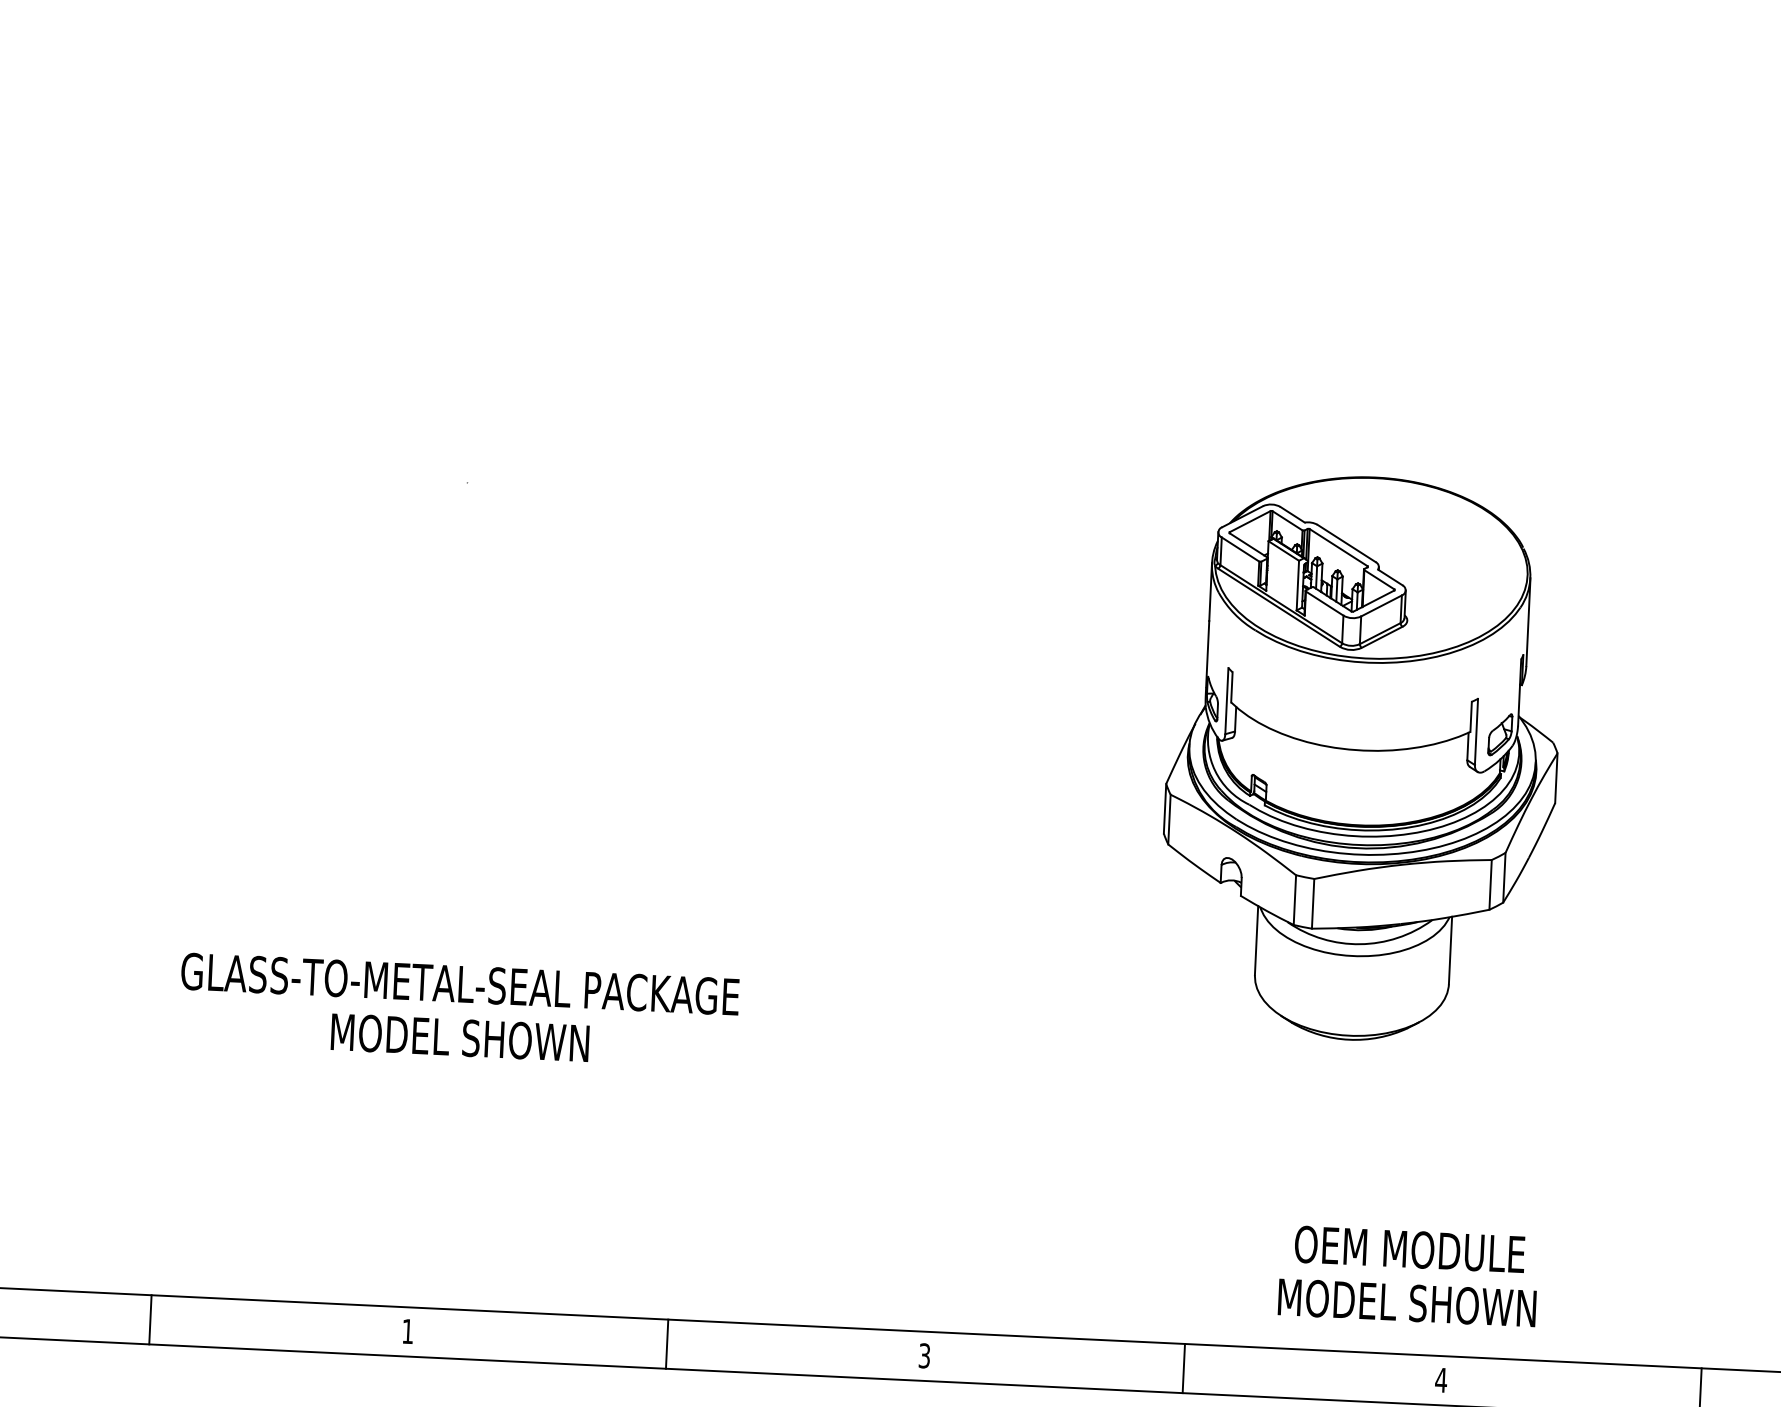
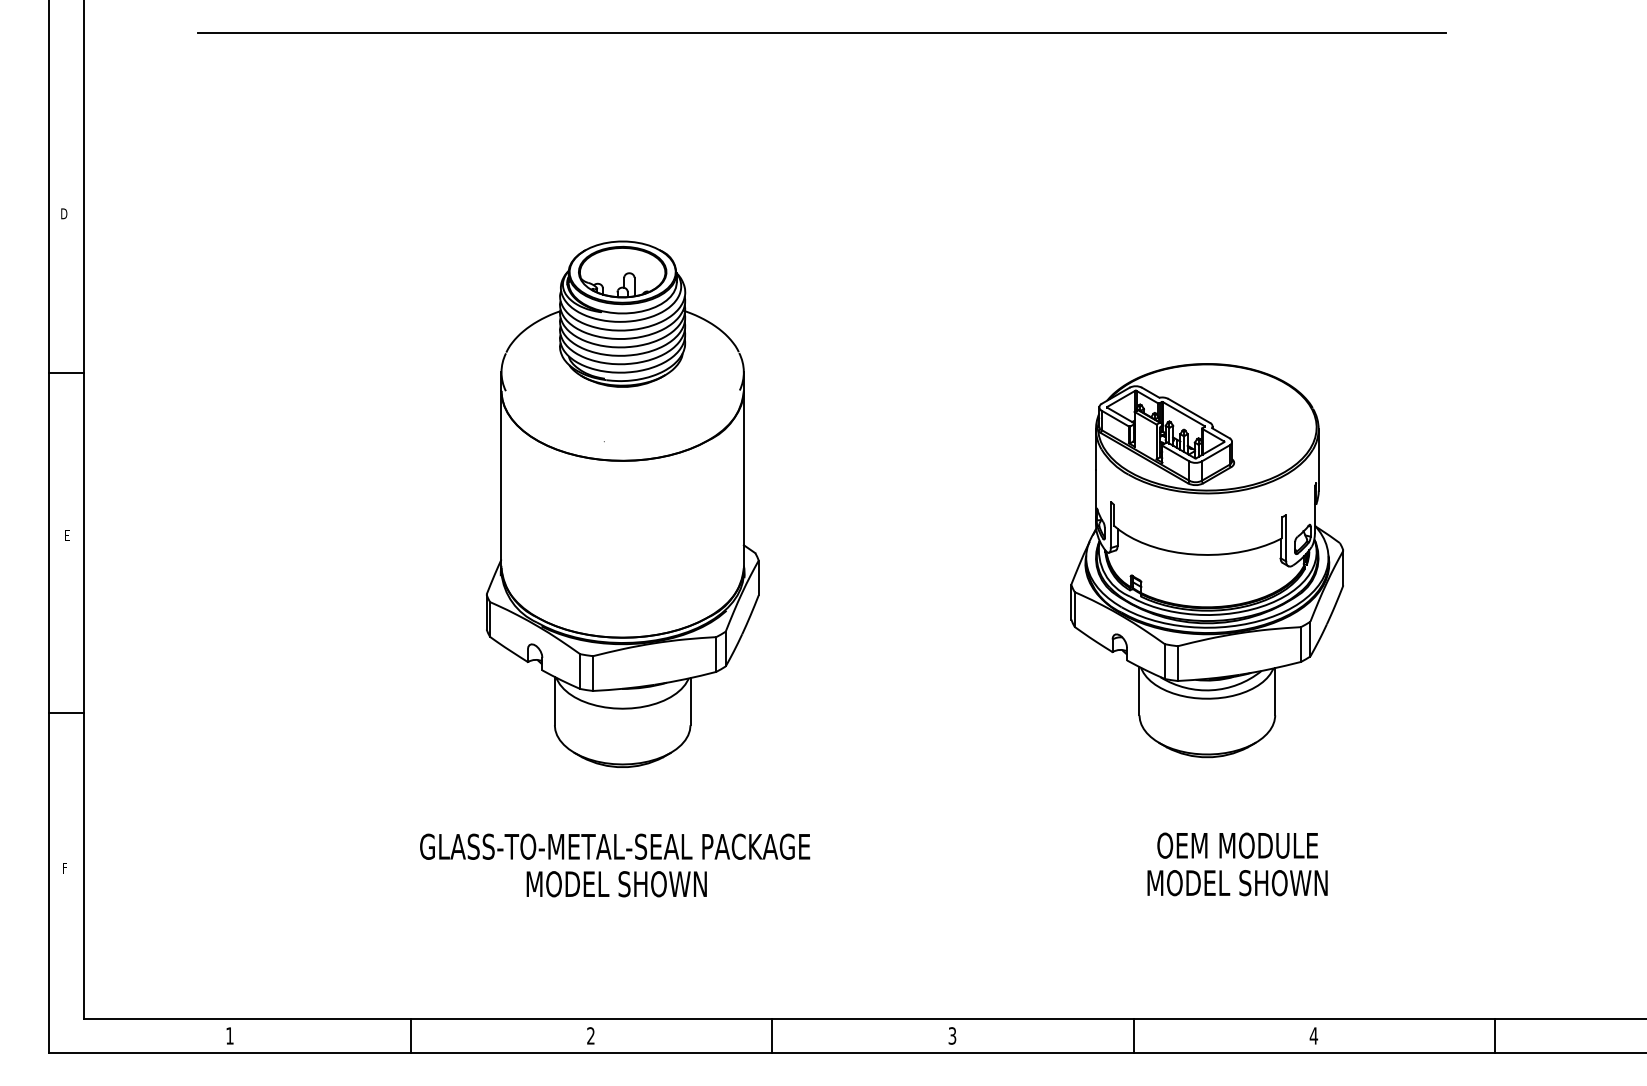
part: (488, 572) -> (622, 503), added
part: (1361, 758) -> (1206, 560), moved
text: (459, 1010) -> (615, 865), moved
text: (1408, 1276) -> (1237, 864), moved
text: (407, 1330) -> (590, 1035), 1 -> 2

